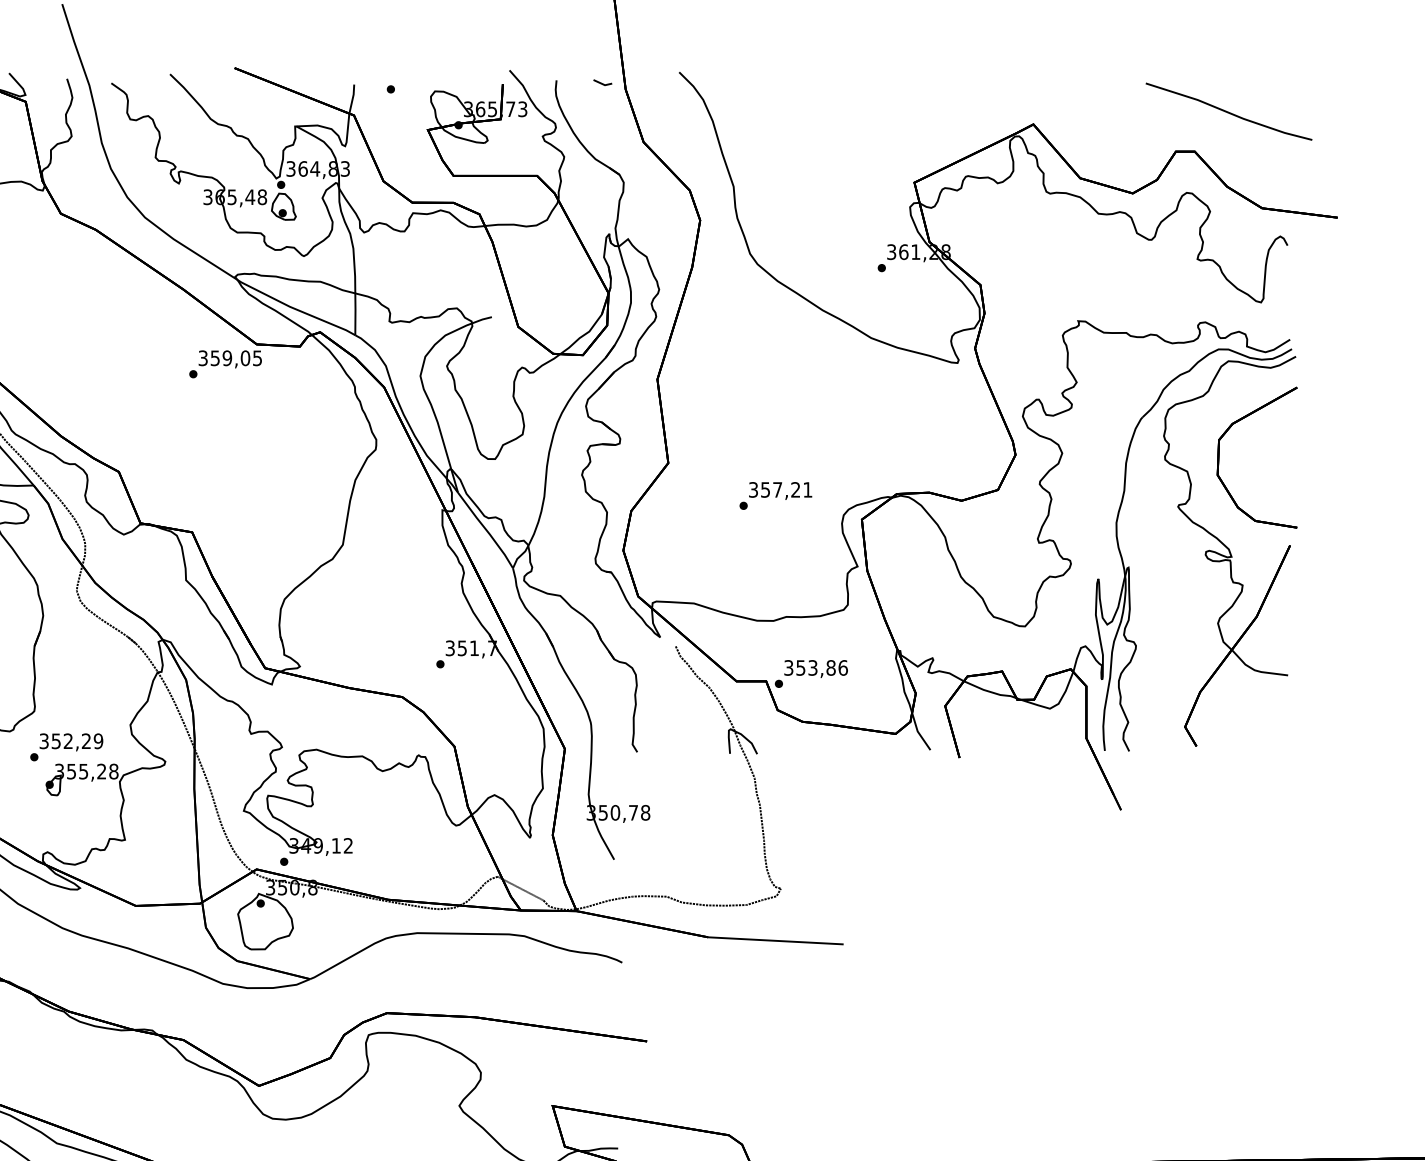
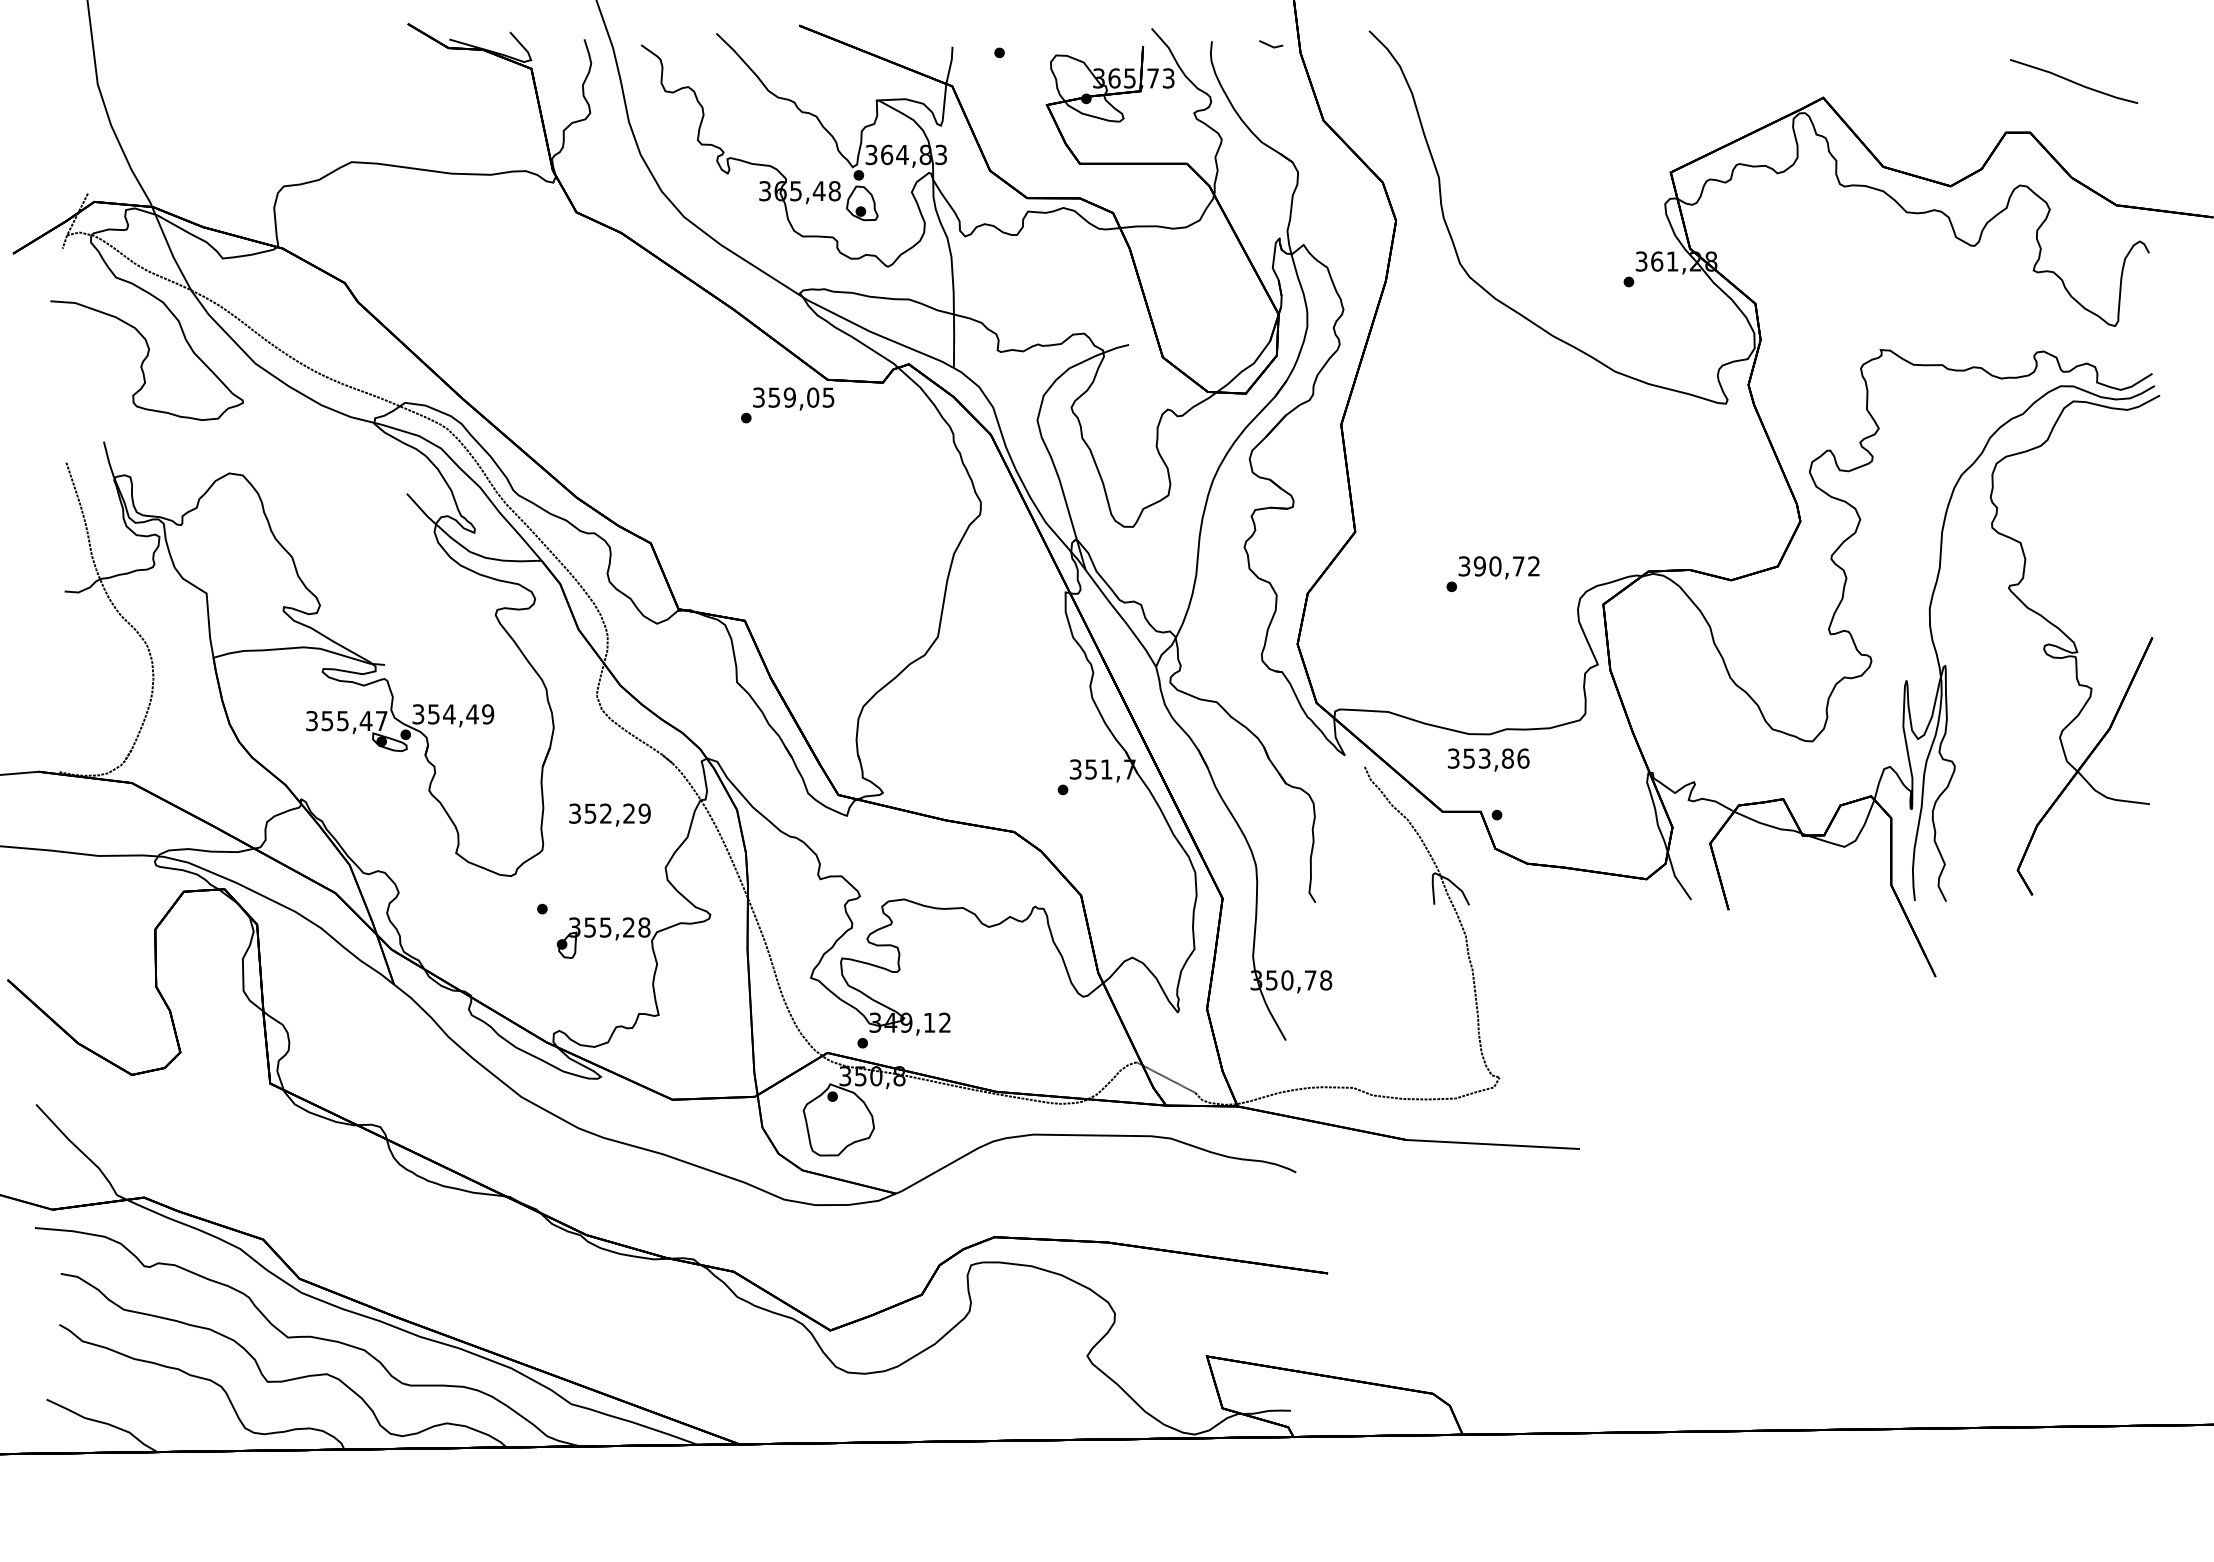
part: (1228, 111) -> (2073, 81), size x0.6
part: (1219, 457) -> (2061, 524), removed
text: (786, 489) -> (1506, 566), 357,21 -> 390,72
text: (815, 668) -> (1488, 759), moved
text: (71, 741) -> (609, 814), moved

